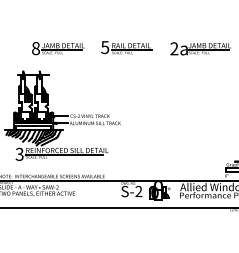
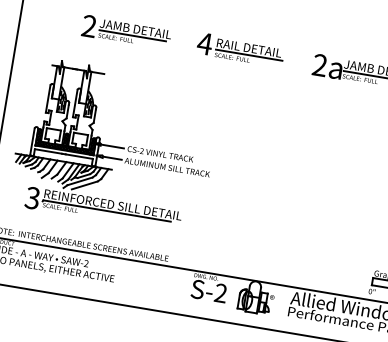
text: (104, 47) -> (203, 43), 5 -> 4
text: (35, 48) -> (88, 26), 8 -> 2

